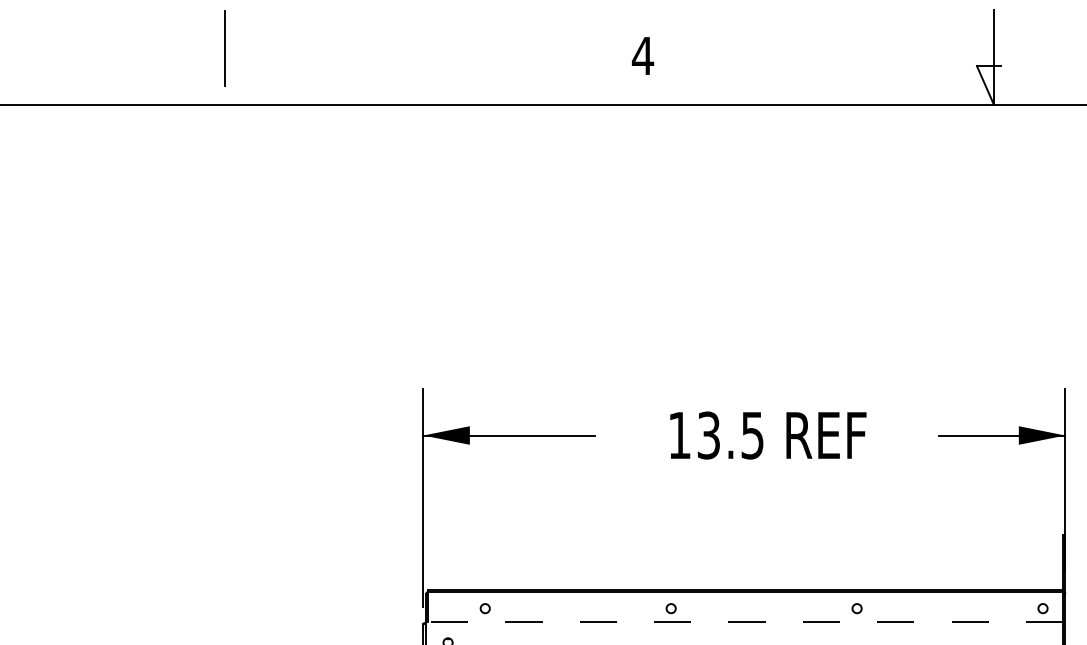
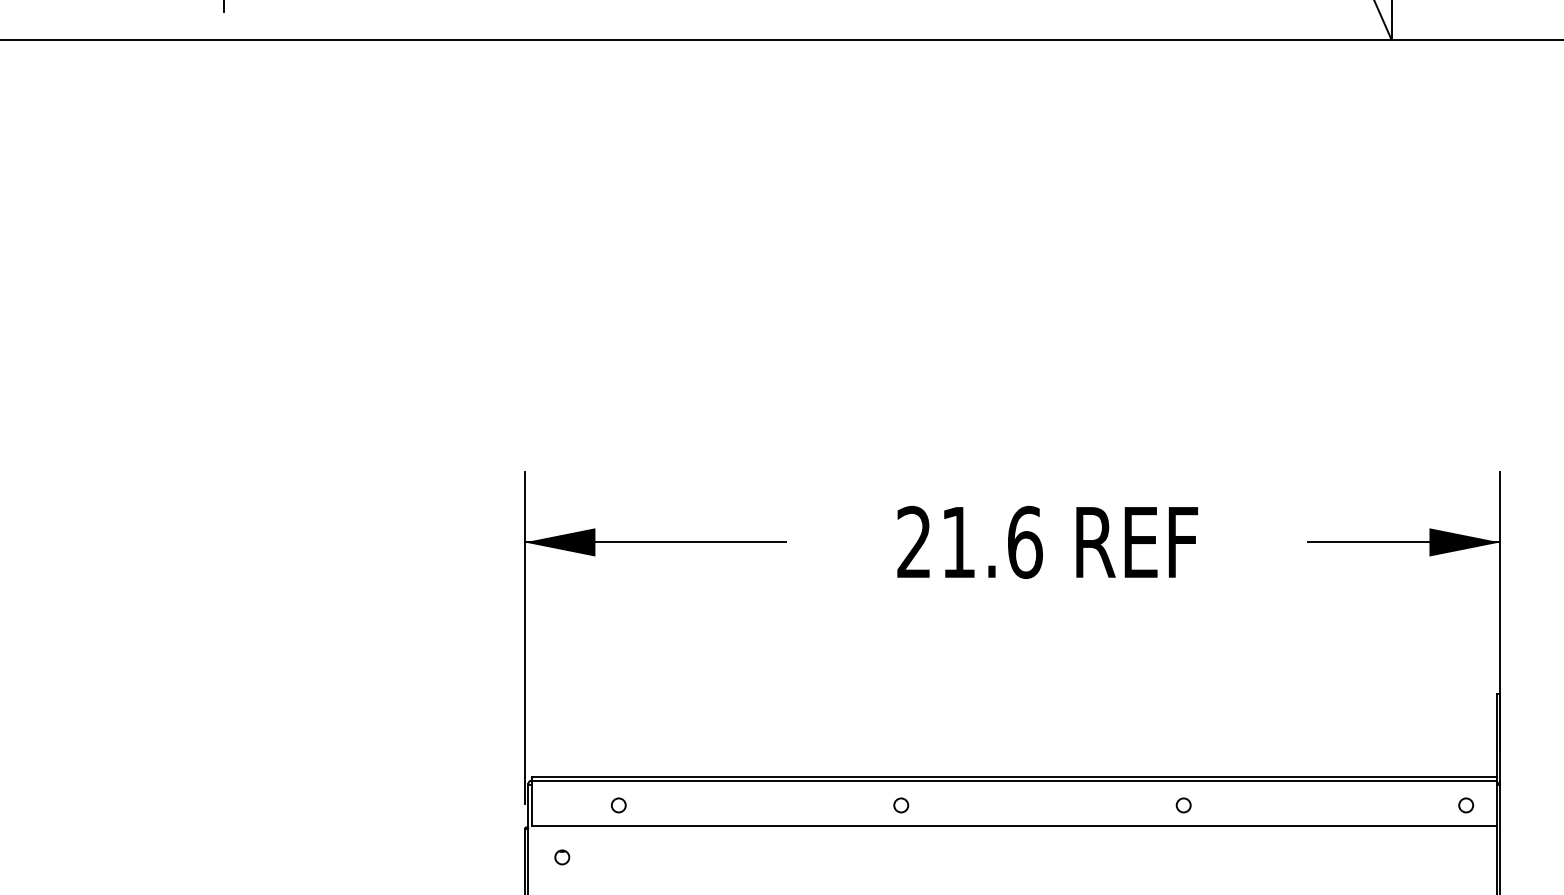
text: (716, 435) -> (970, 542), 13.5 -> 21.6
line: (745, 622) -> (1014, 826), dashed -> solid

